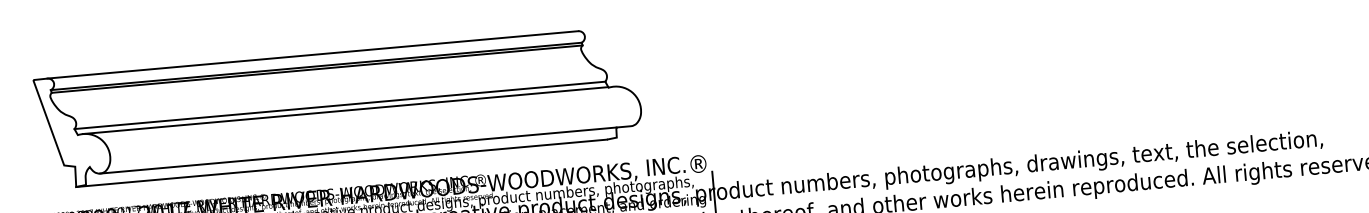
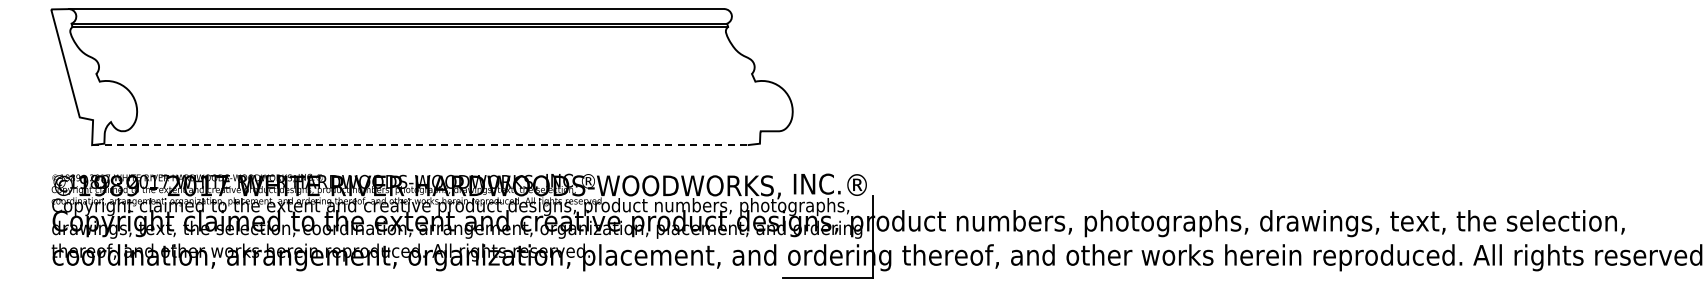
line: (339, 105) -> (423, 73), removed
line: (345, 110) -> (430, 80), removed
line: (358, 150) -> (441, 131), removed
line: (341, 163) -> (419, 145), solid -> dashed

